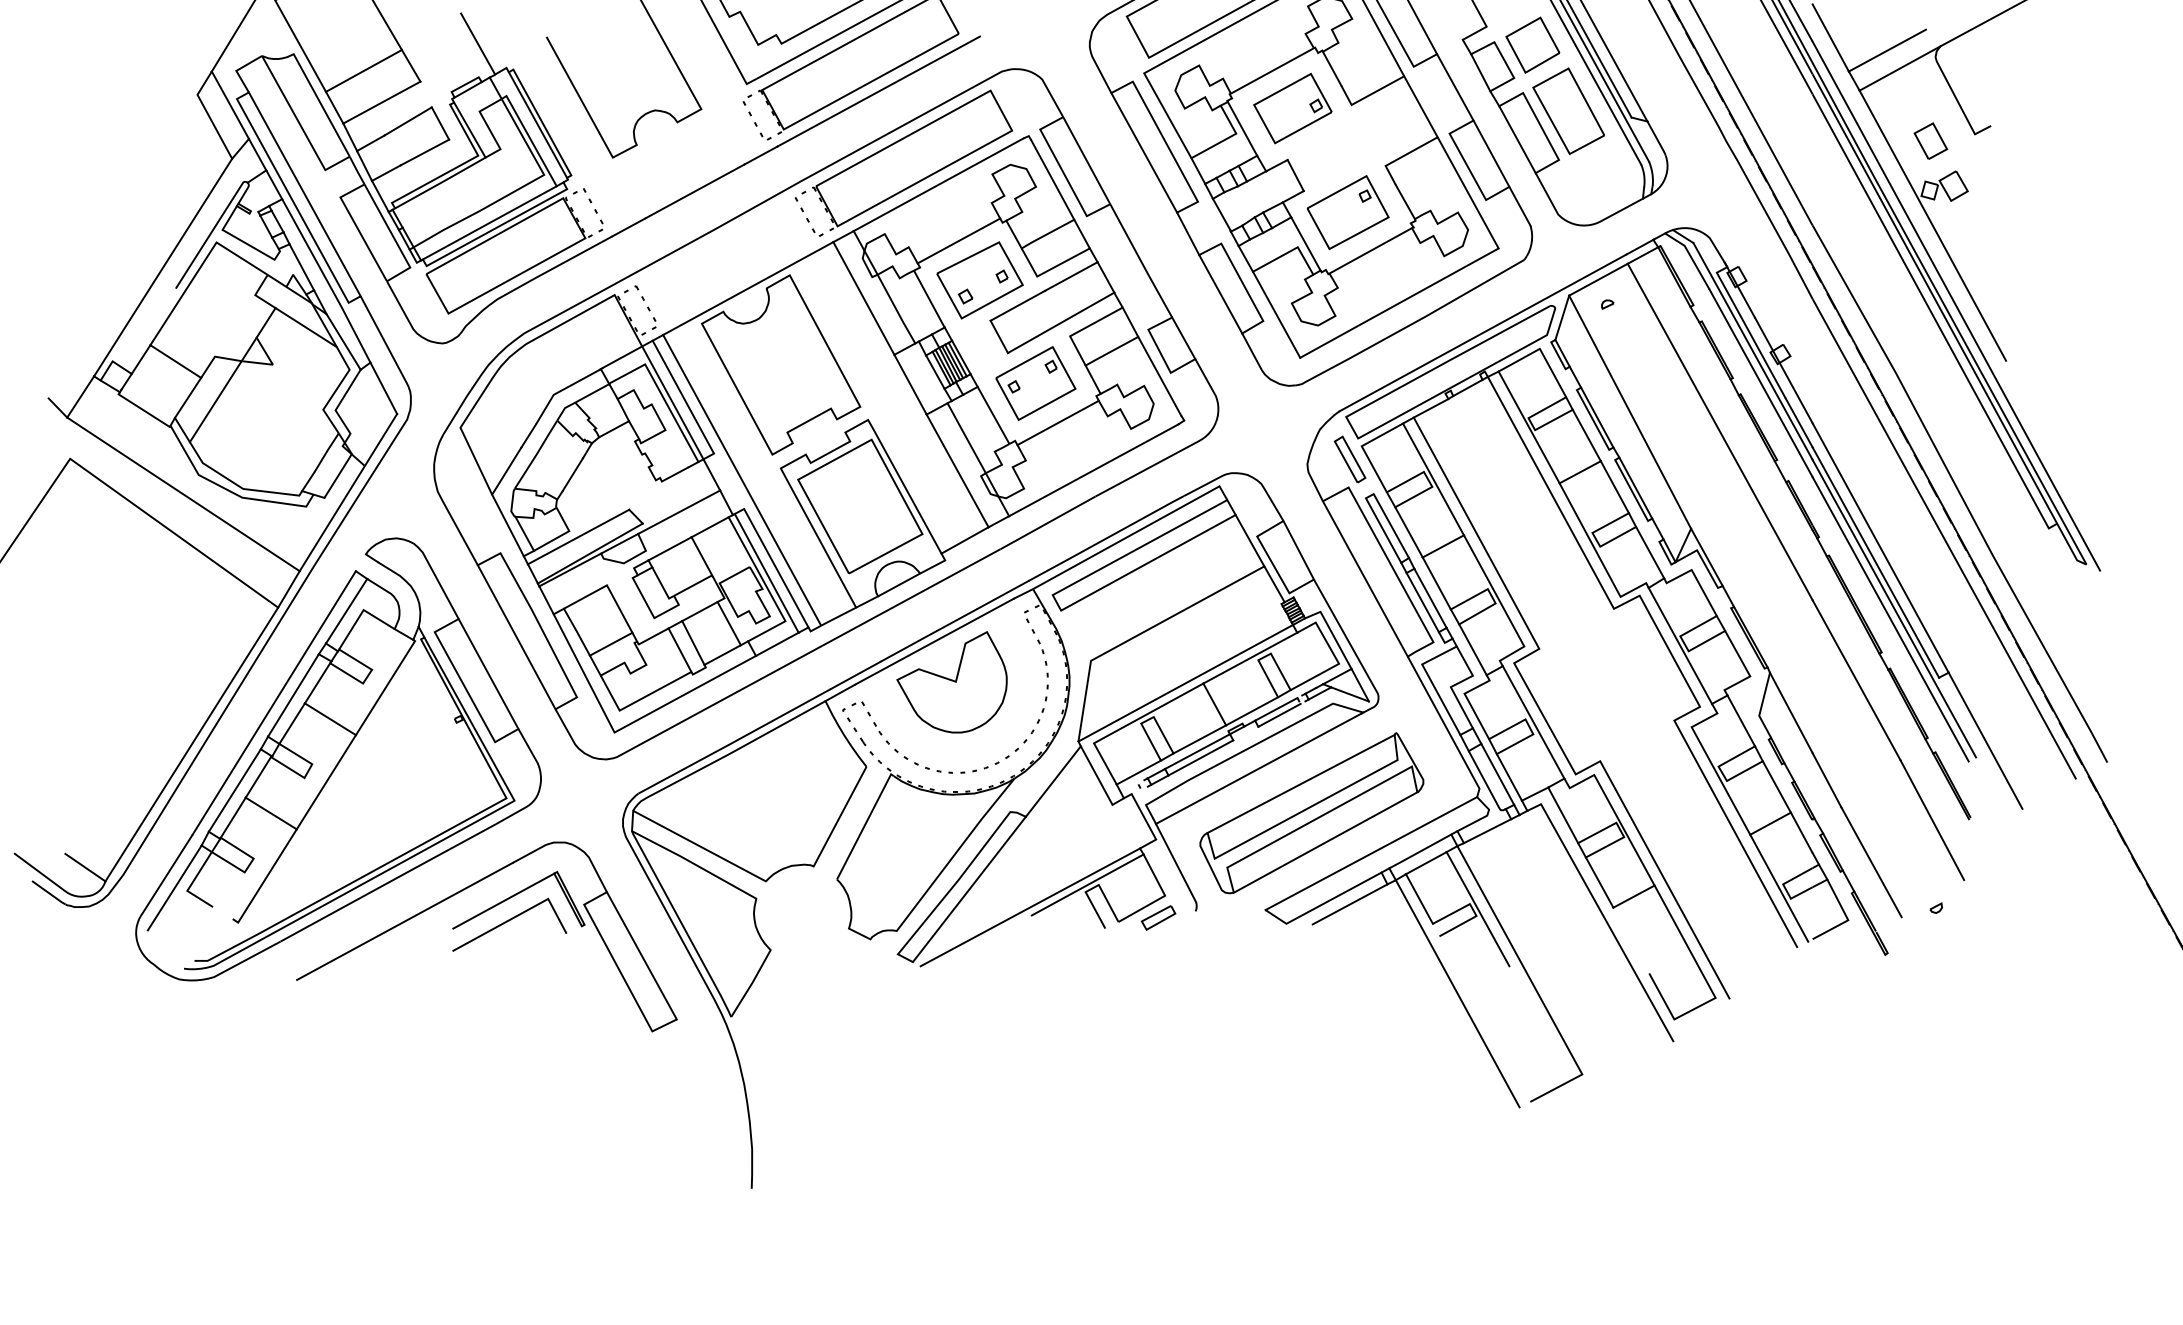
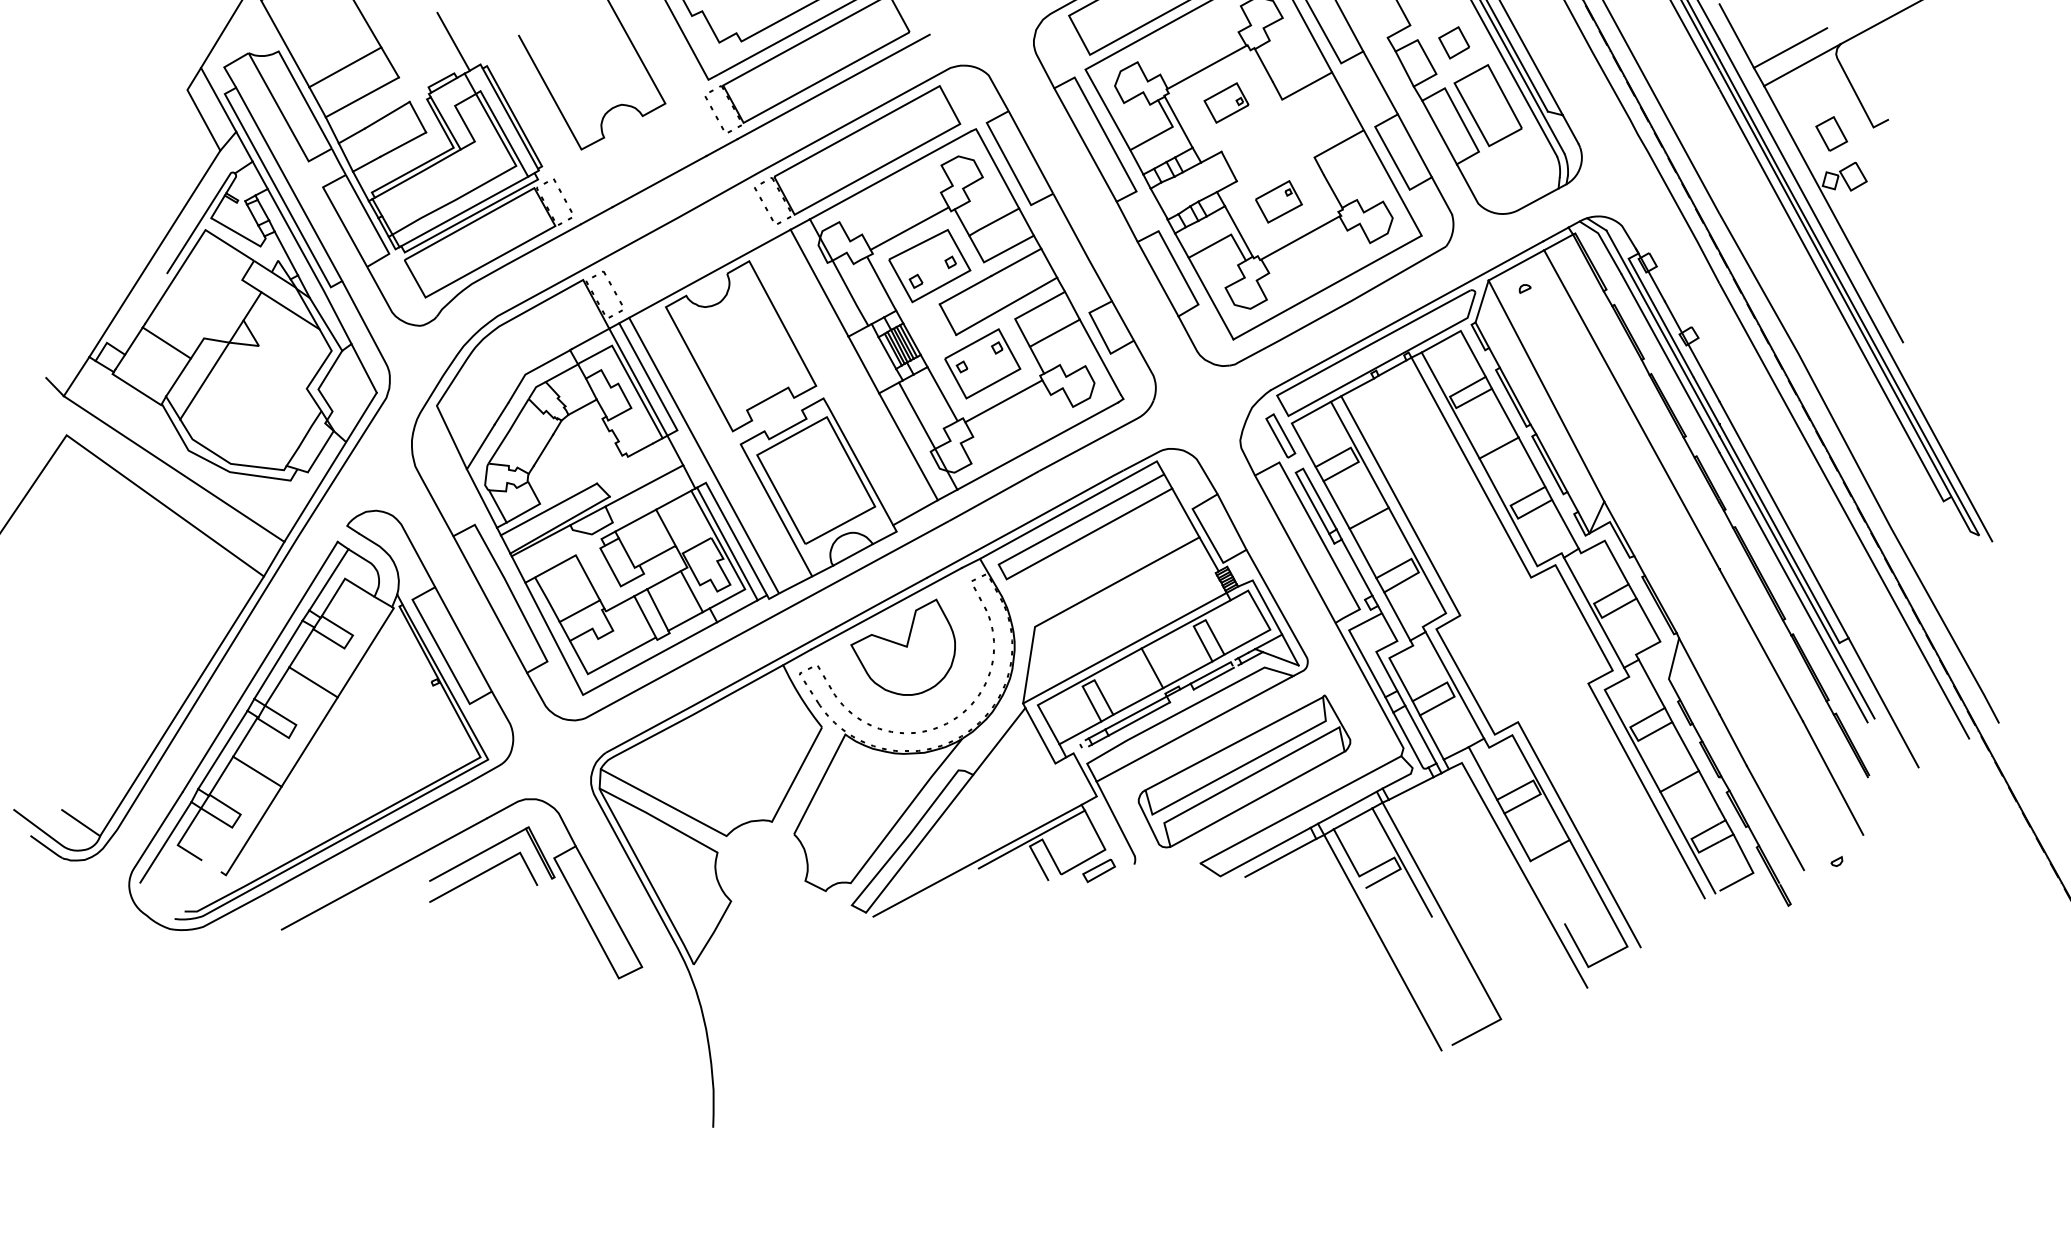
part: (1532, 44) -> (1453, 42), size x0.6
part: (1292, 108) -> (1226, 102), size x0.6
part: (1347, 212) -> (1278, 201), size x0.6
line: (1422, 602) -> (1349, 571), removed

